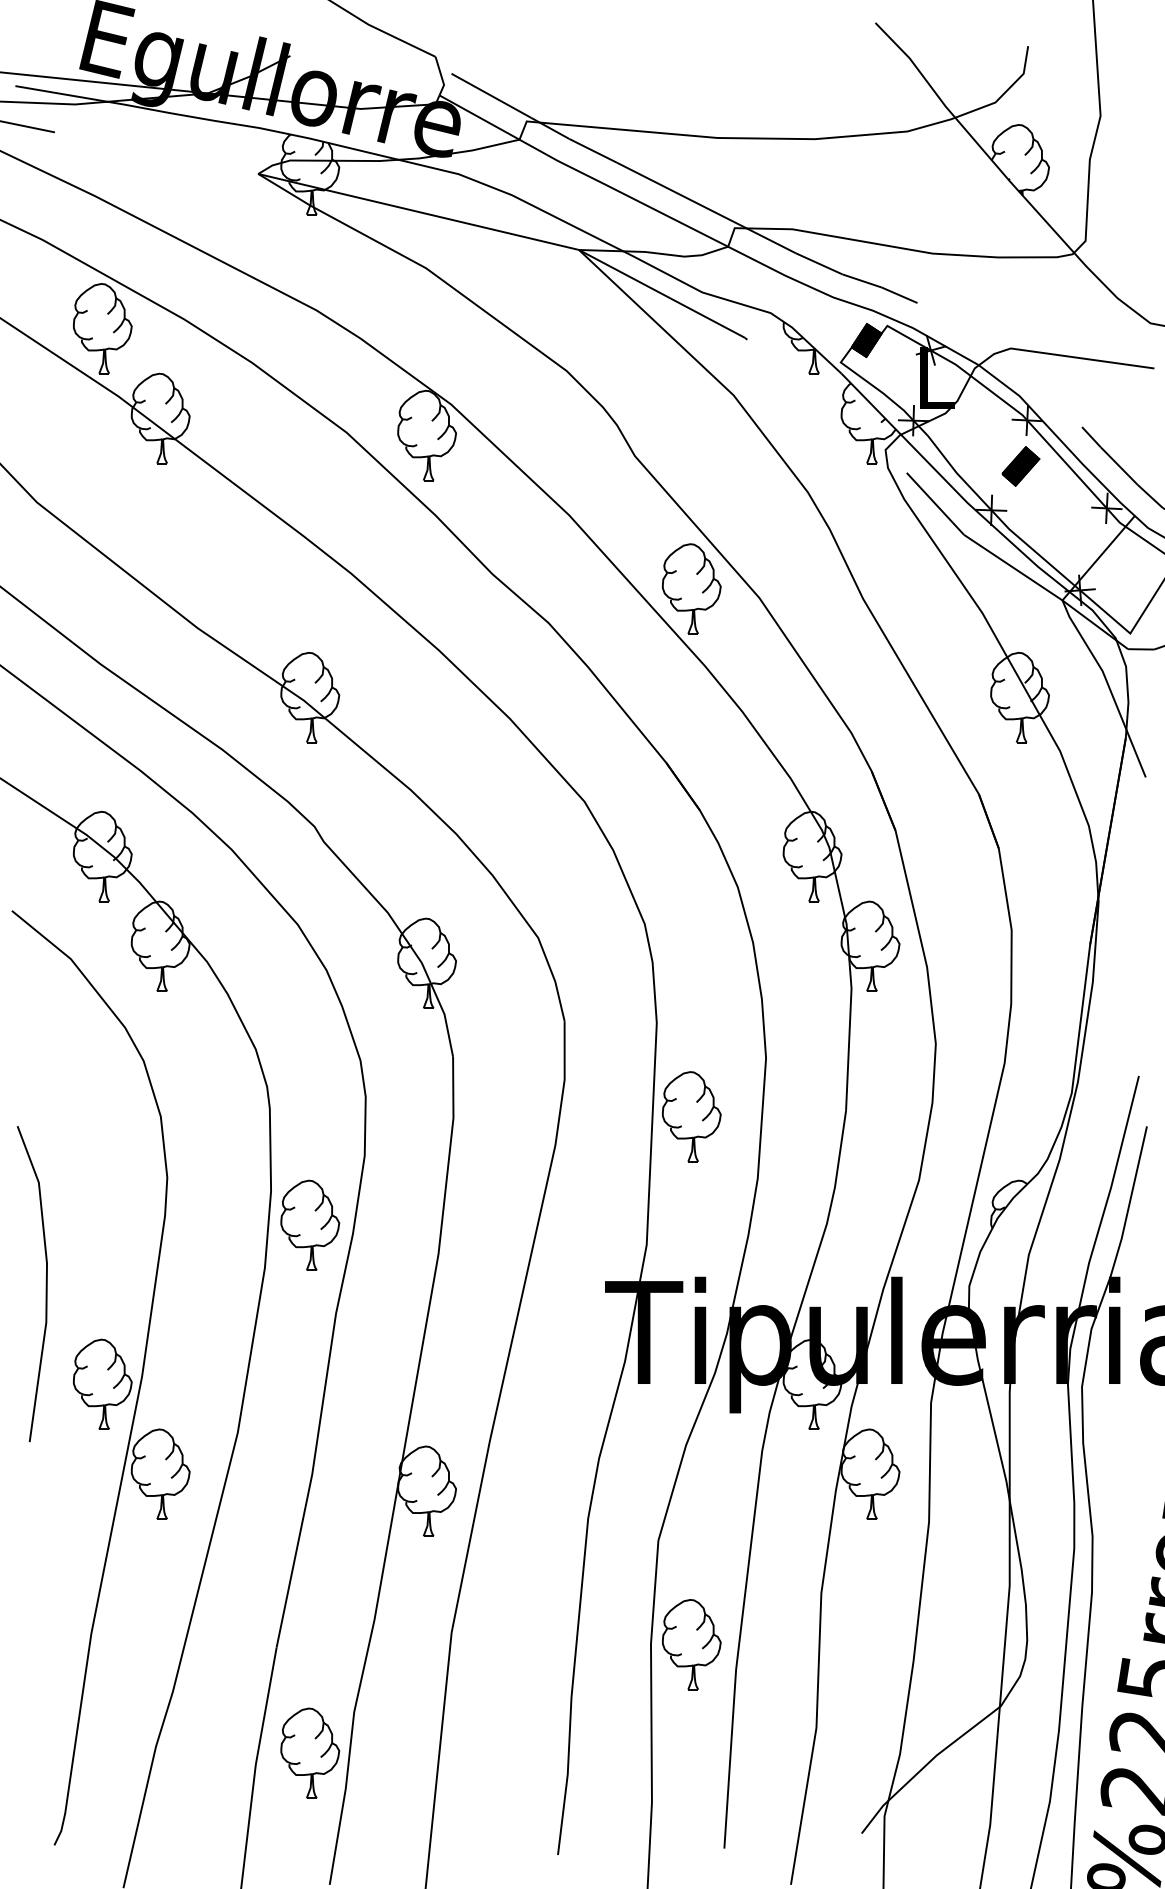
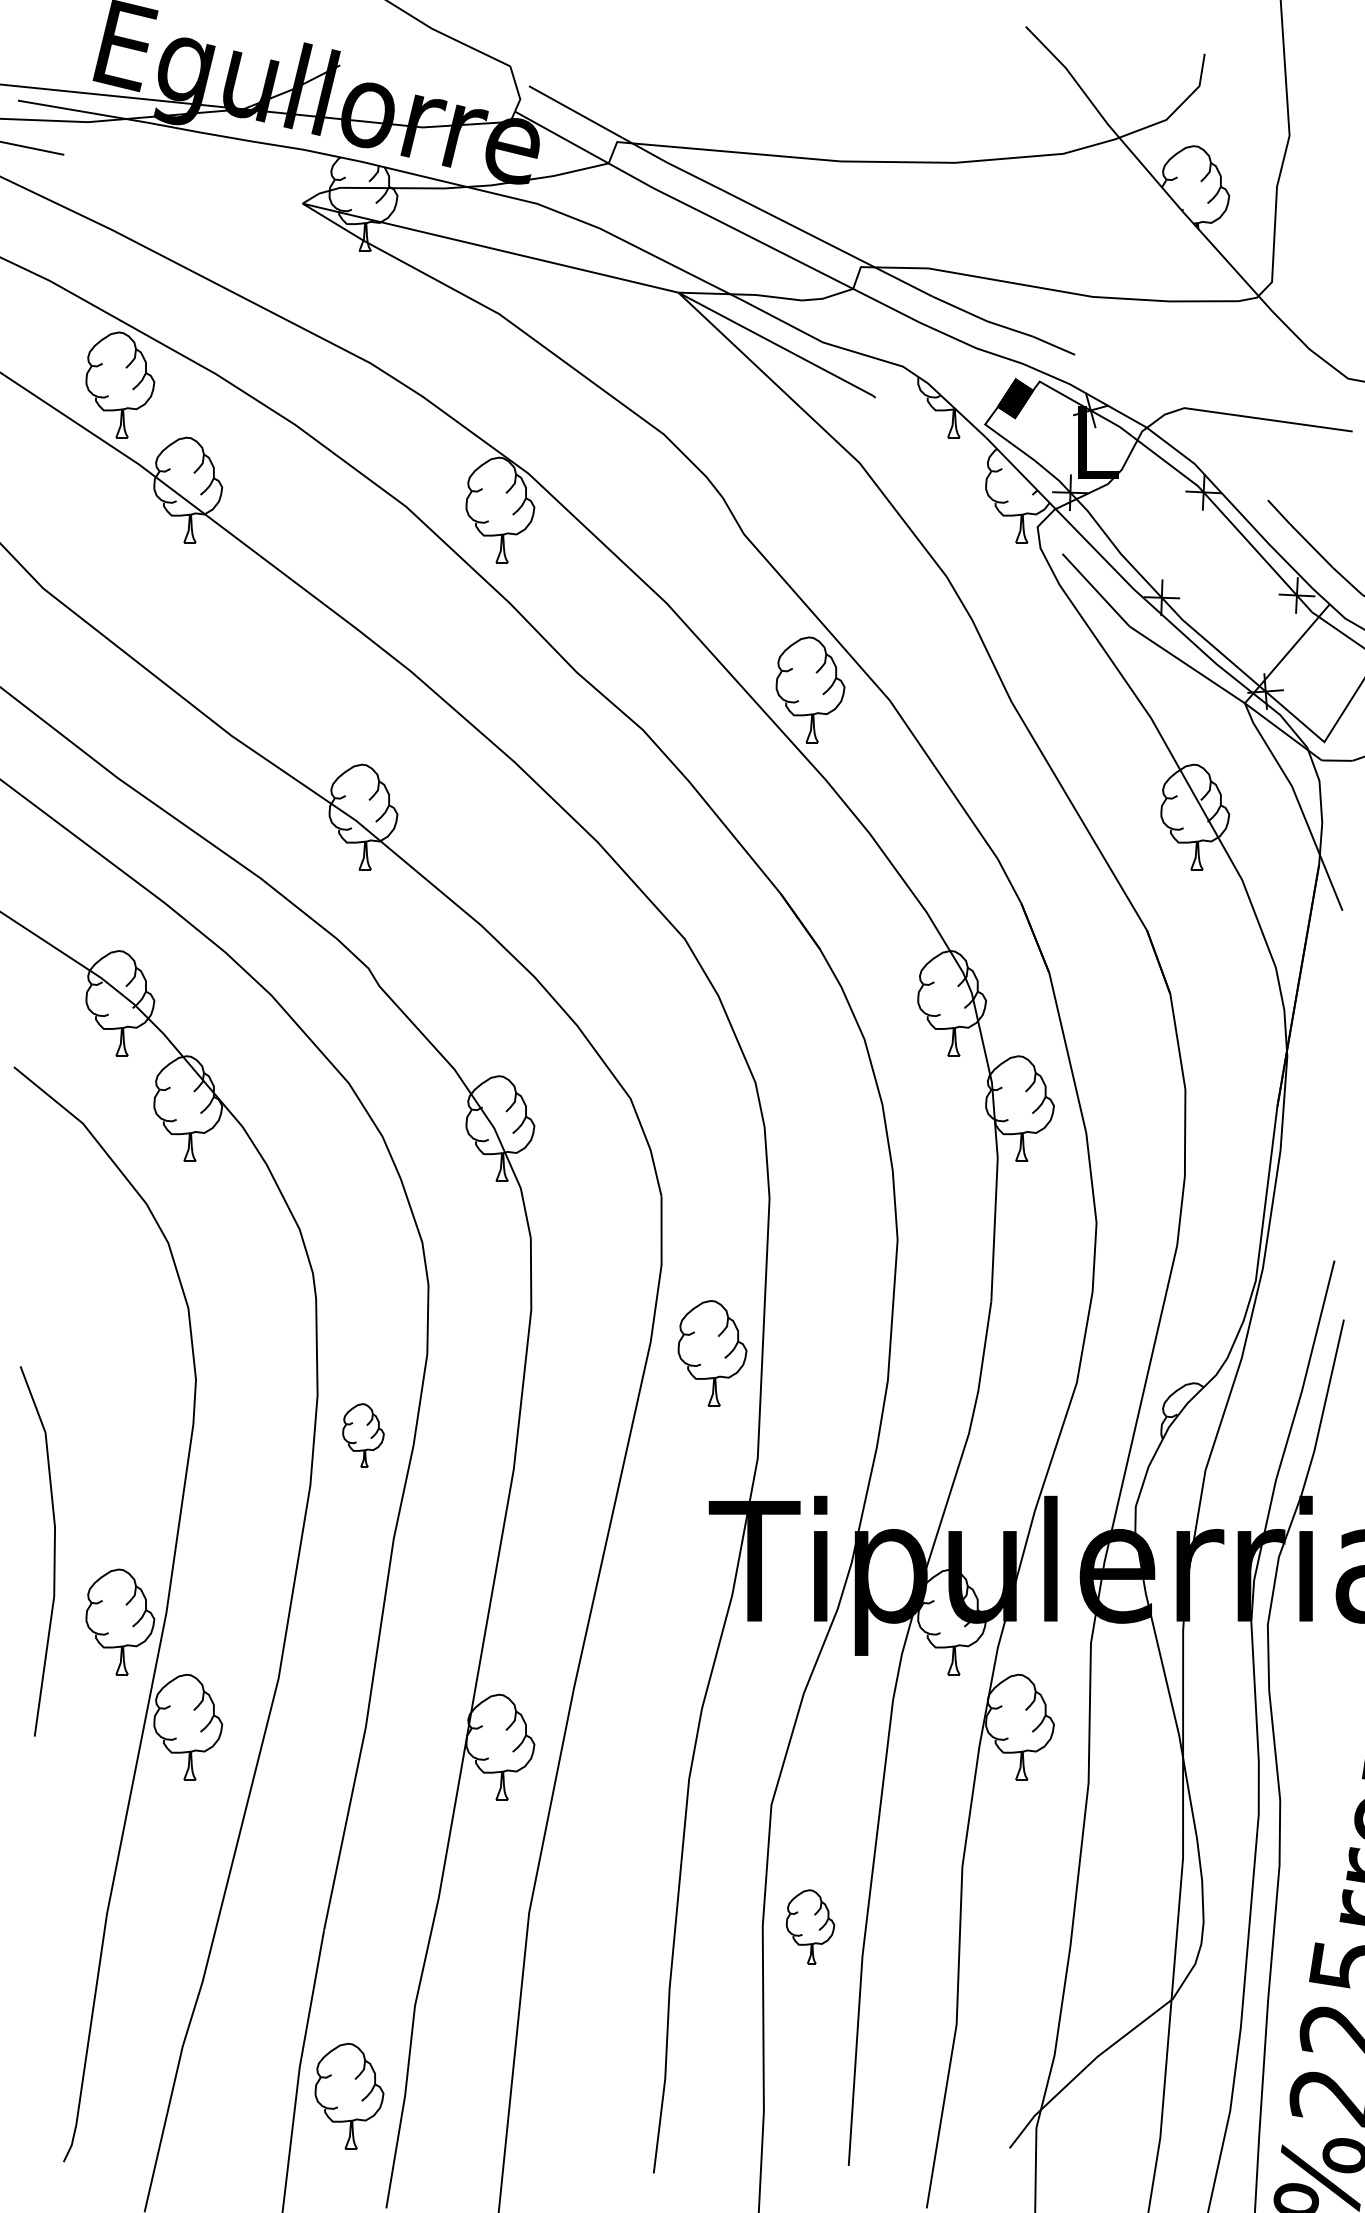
part: (1021, 465) -> (1196, 545), removed
part: (691, 1116) -> (712, 1353), moved
part: (310, 1225) -> (363, 1435), size x0.6
line: (45, 1284) -> (53, 1551), moved
part: (691, 1644) -> (810, 1926), size x0.7
part: (310, 1753) -> (349, 2096), moved

